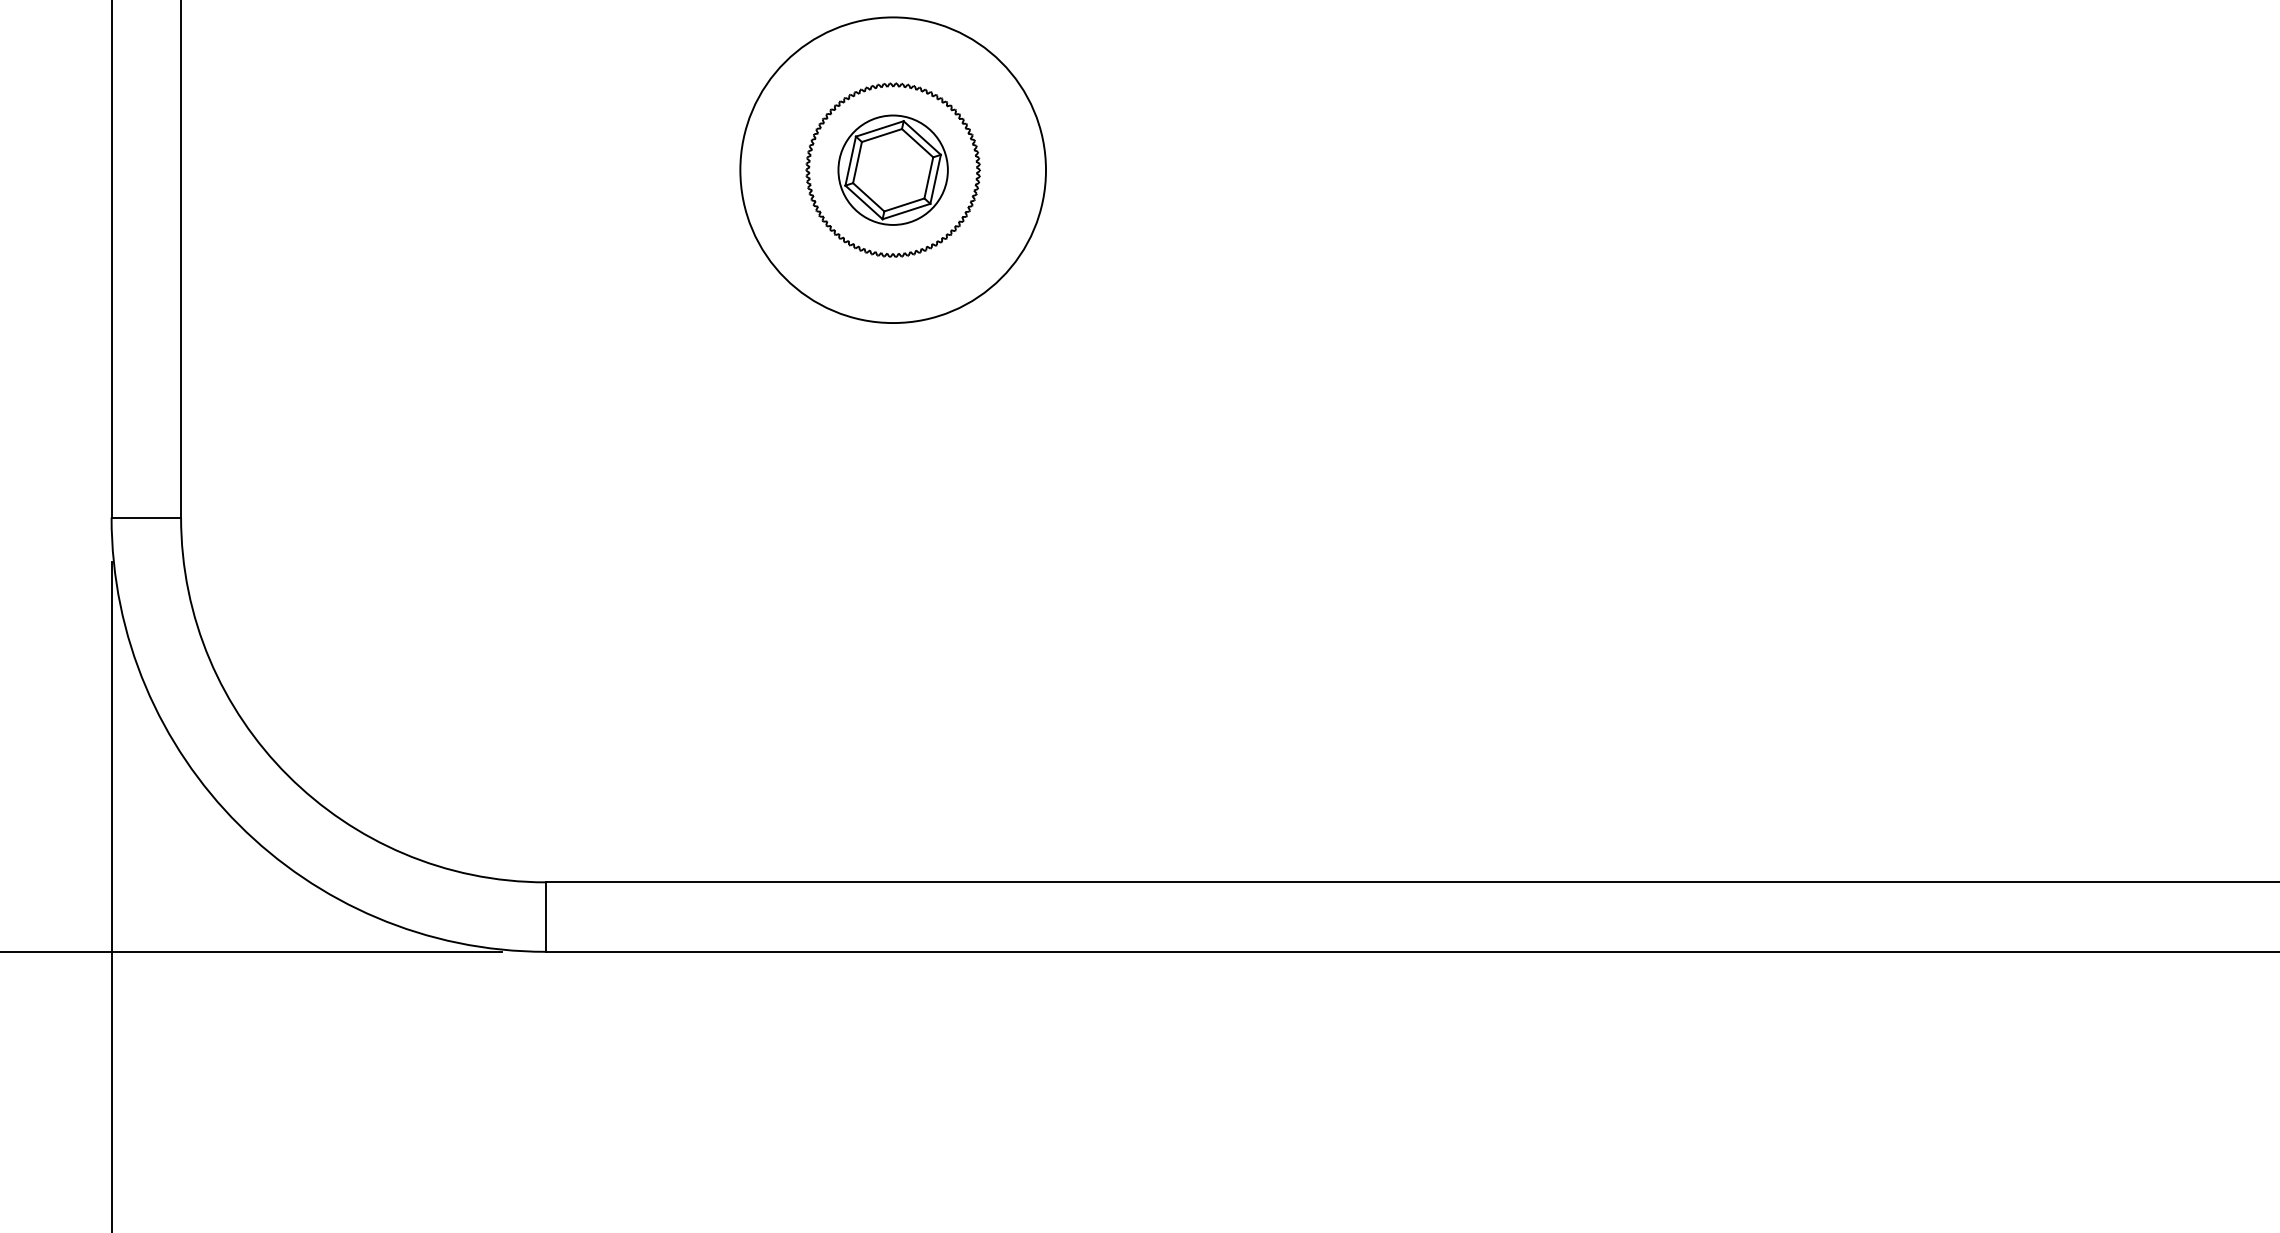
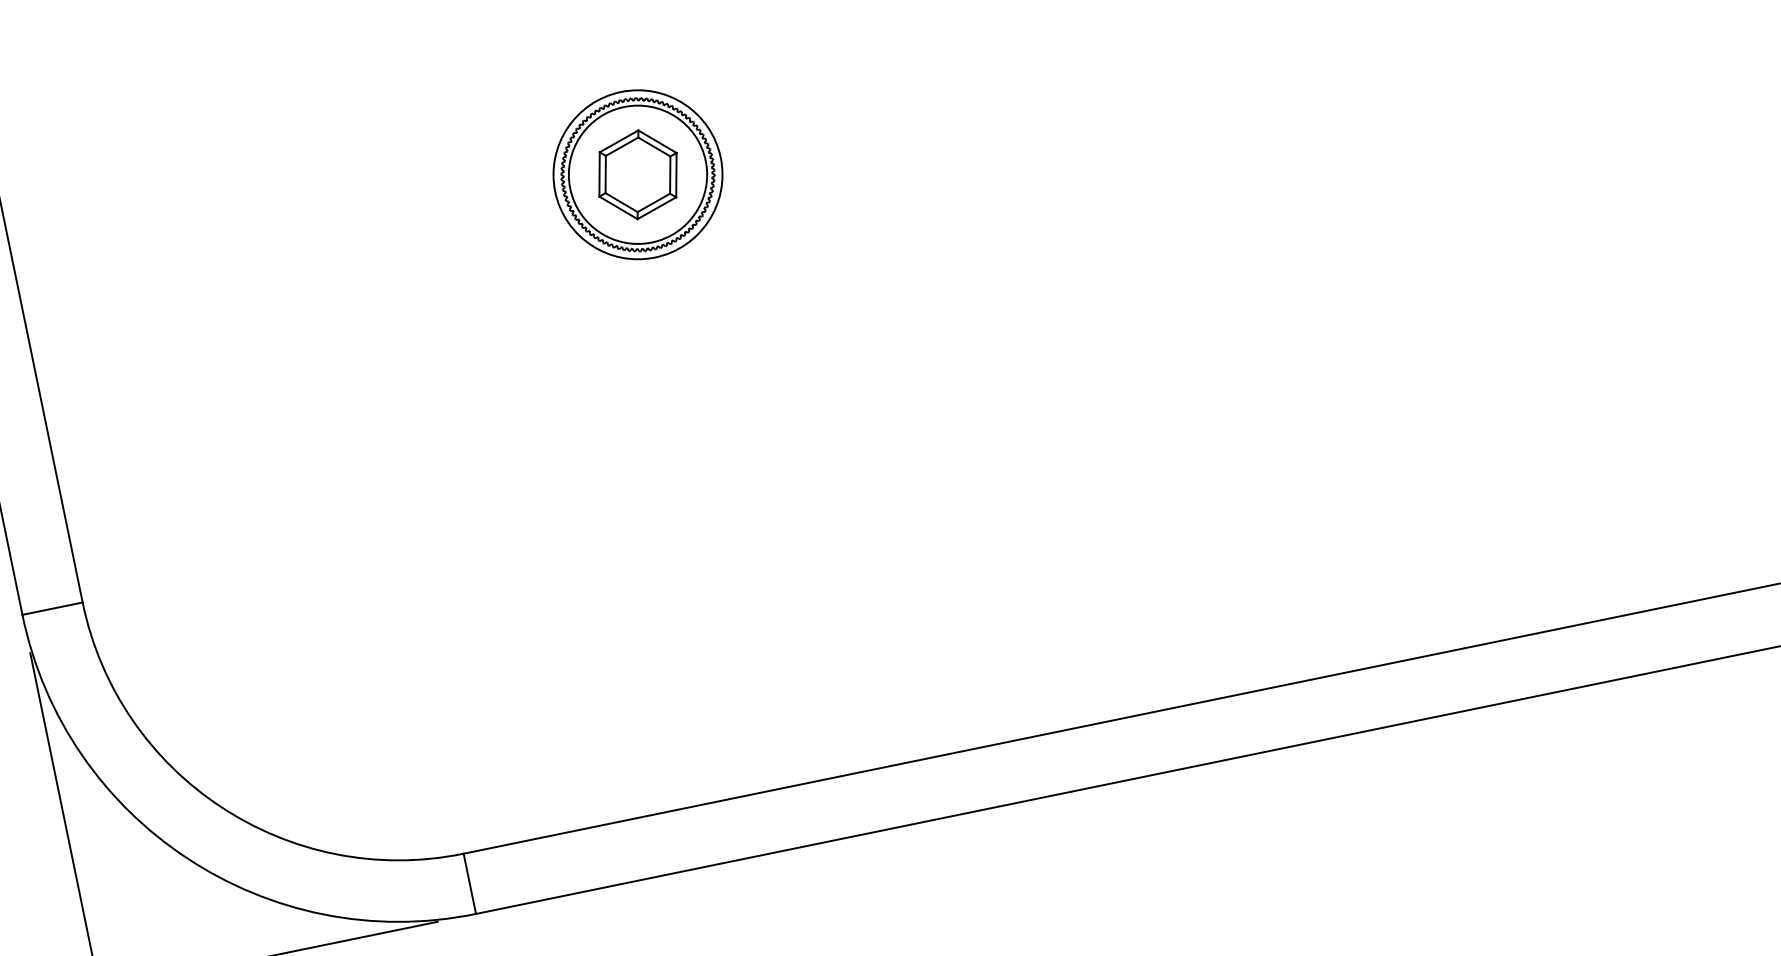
circle: (892, 169) -> (637, 174), size x0.62
circle: (893, 170) -> (638, 174), size x1.43

